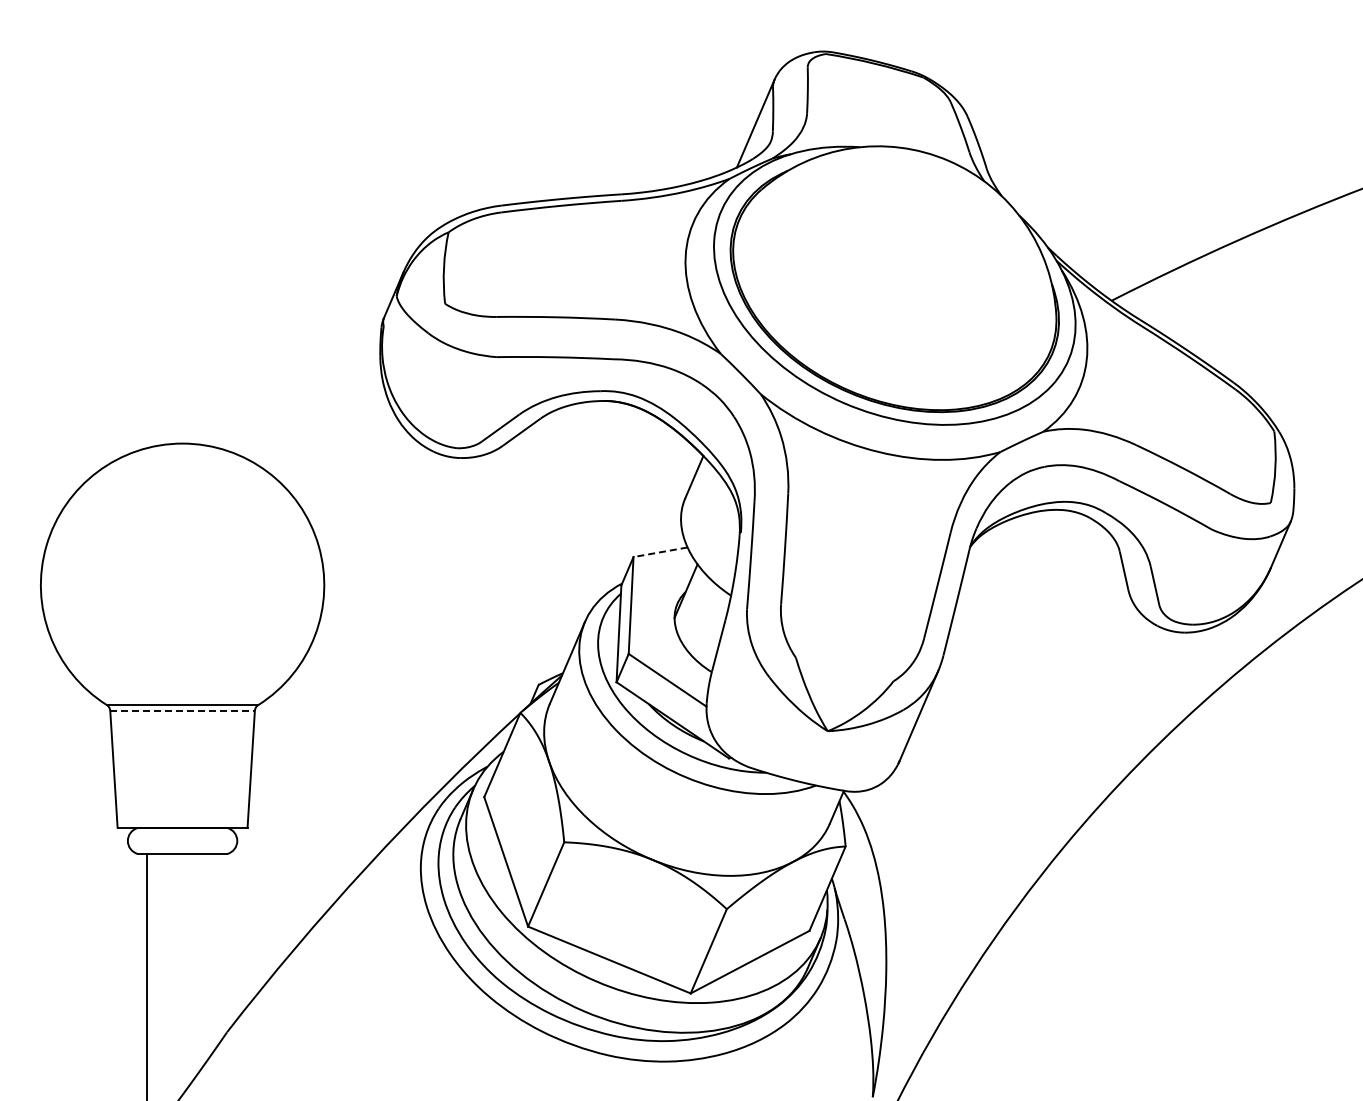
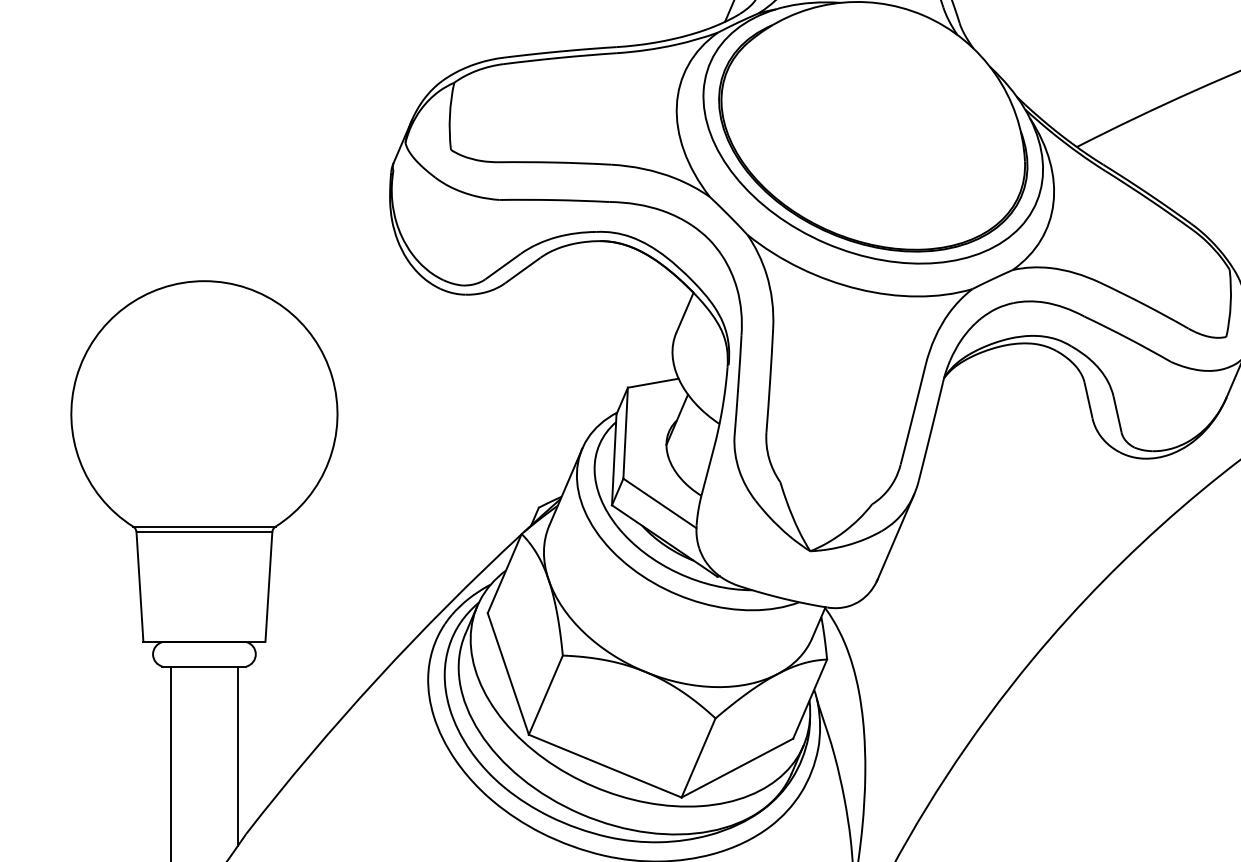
line: (660, 552) -> (653, 383), dashed -> solid
line: (183, 710) -> (205, 531), dashed -> solid
line: (218, 948) -> (238, 755), added

